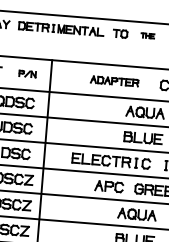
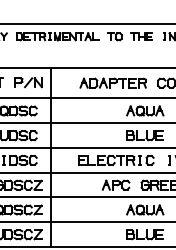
part: (147, 35) -> (141, 36), size x1.67
part: (27, 73) -> (28, 82), size x1.67
part: (114, 80) -> (112, 82), size x1.43

